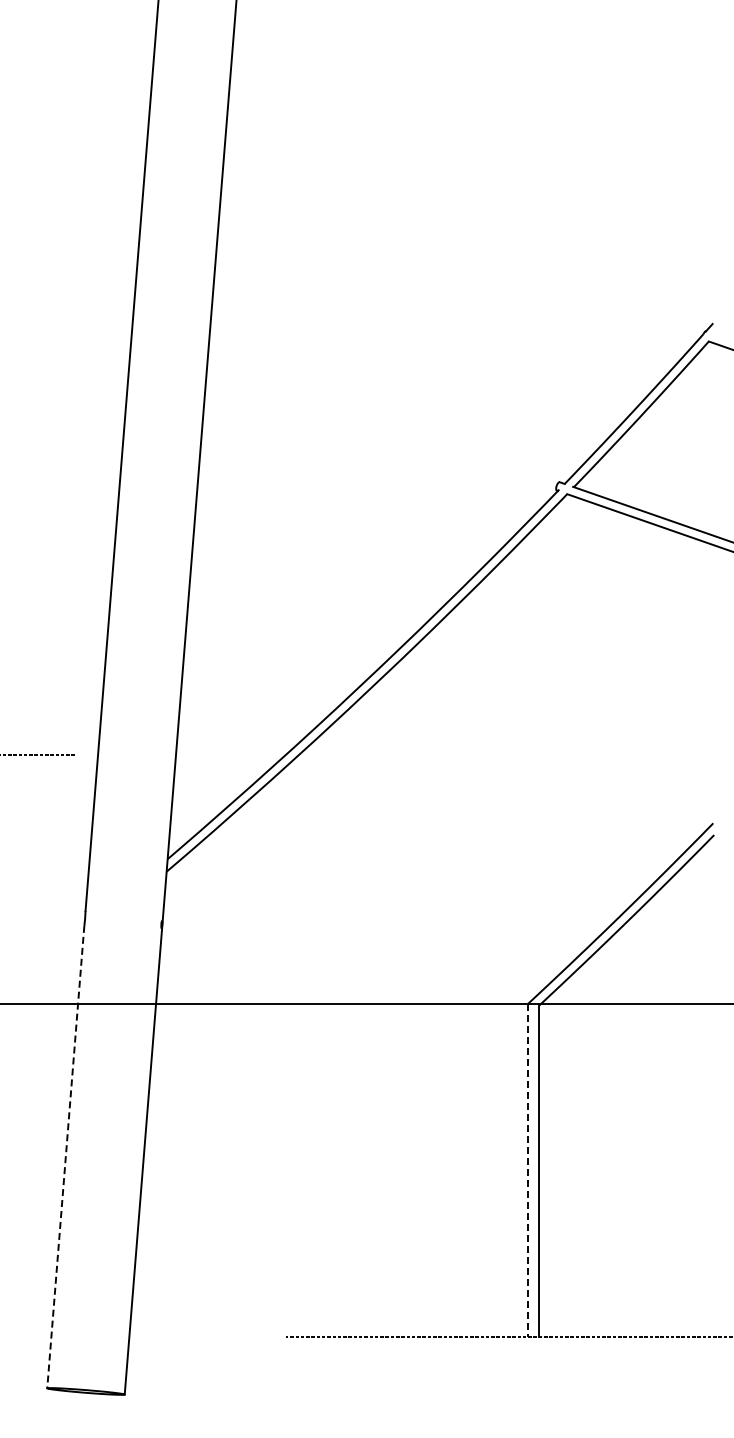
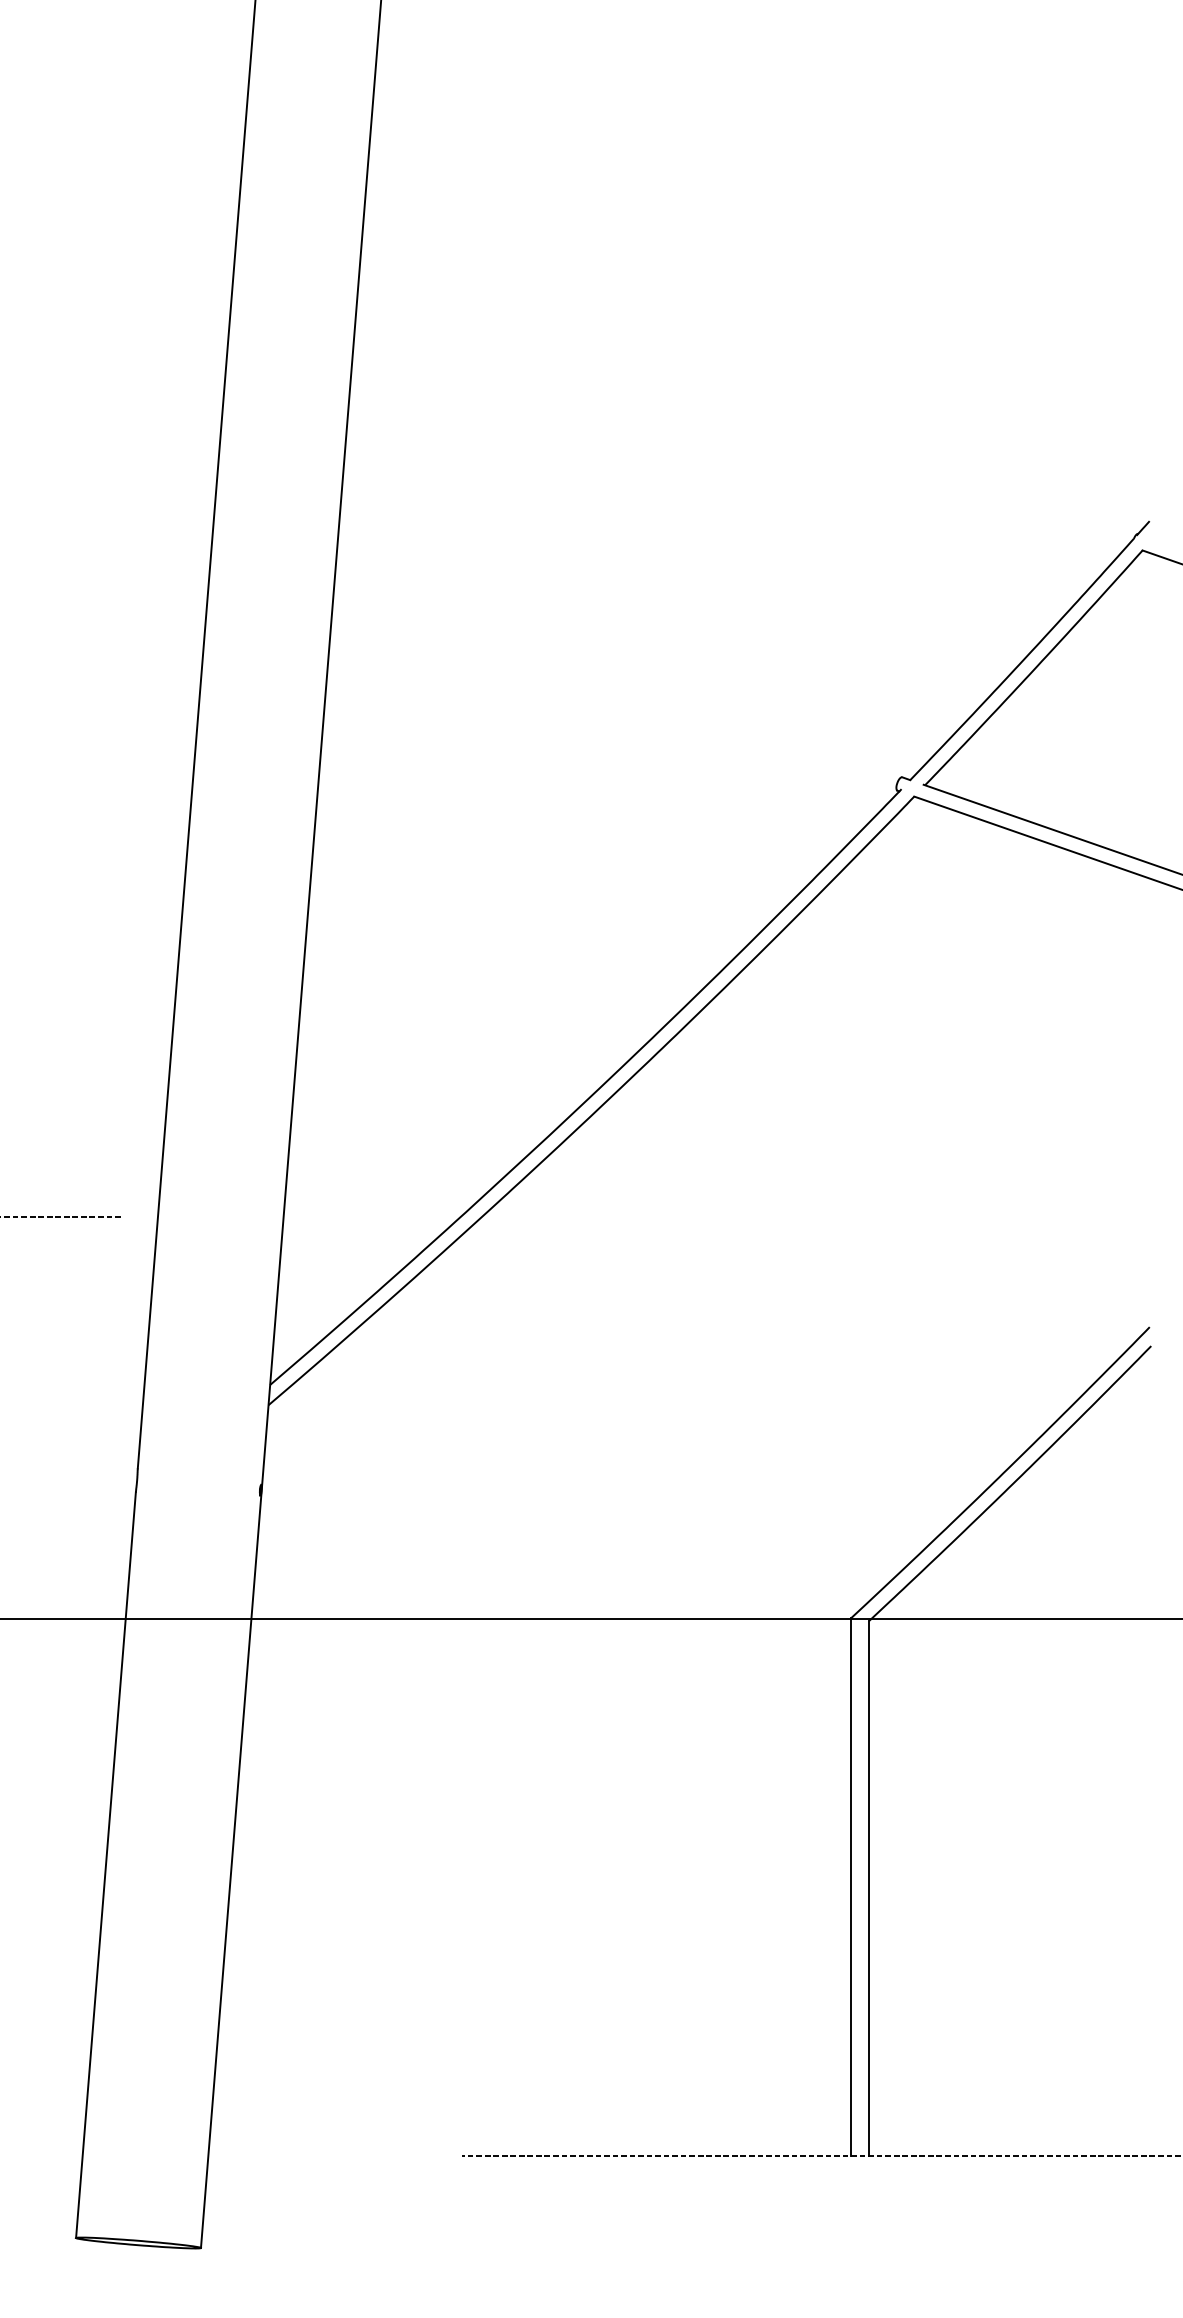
line: (65, 1157) -> (105, 1865), dashed -> solid
line: (528, 1170) -> (851, 1886), dashed -> solid

